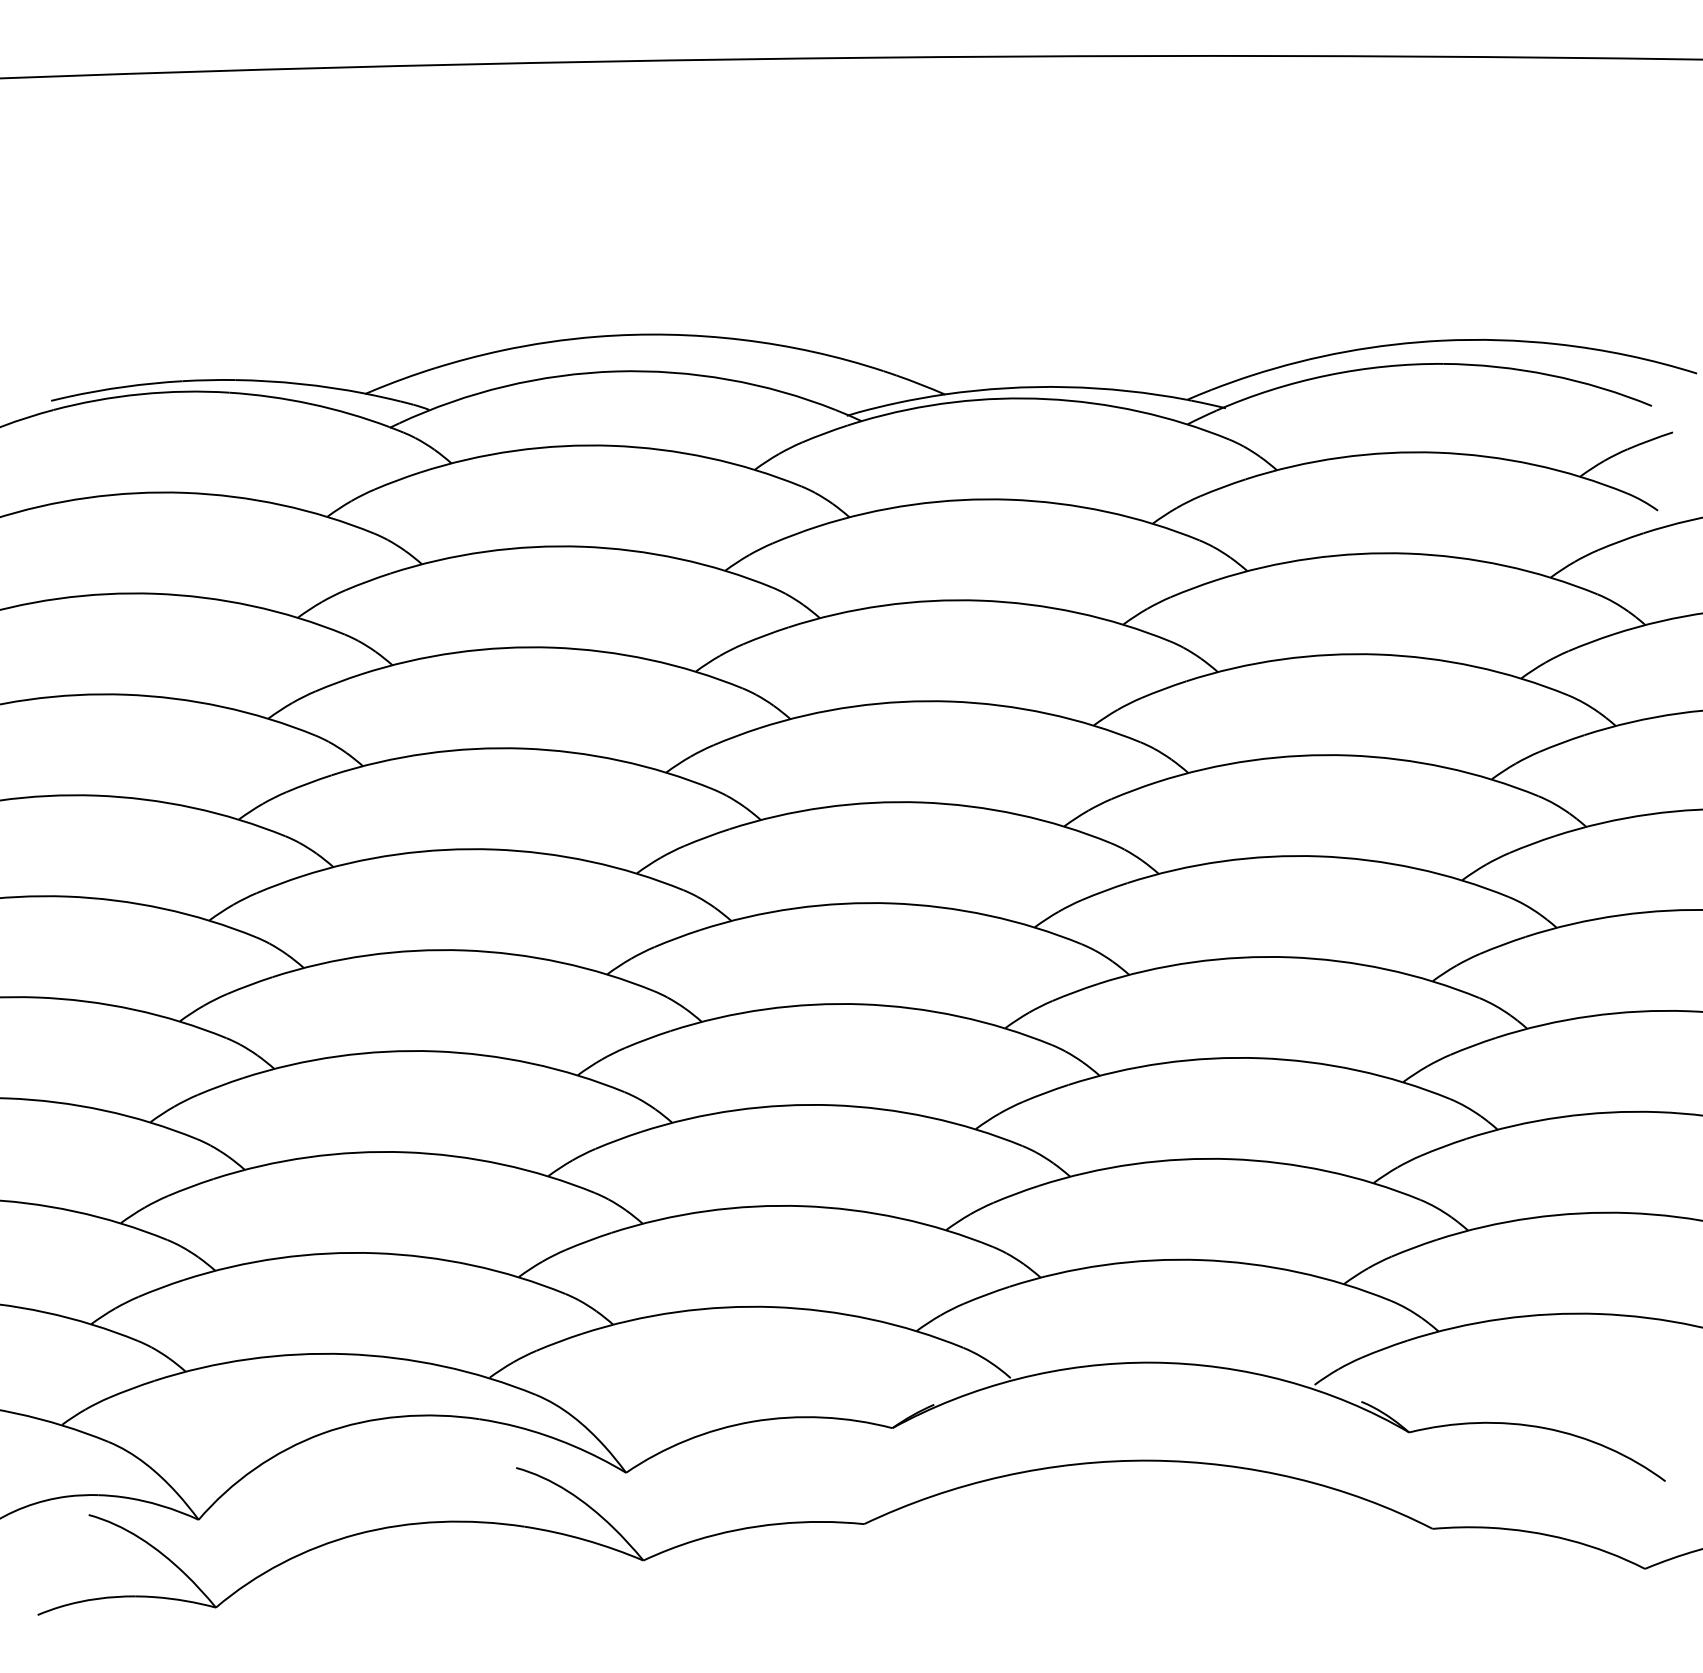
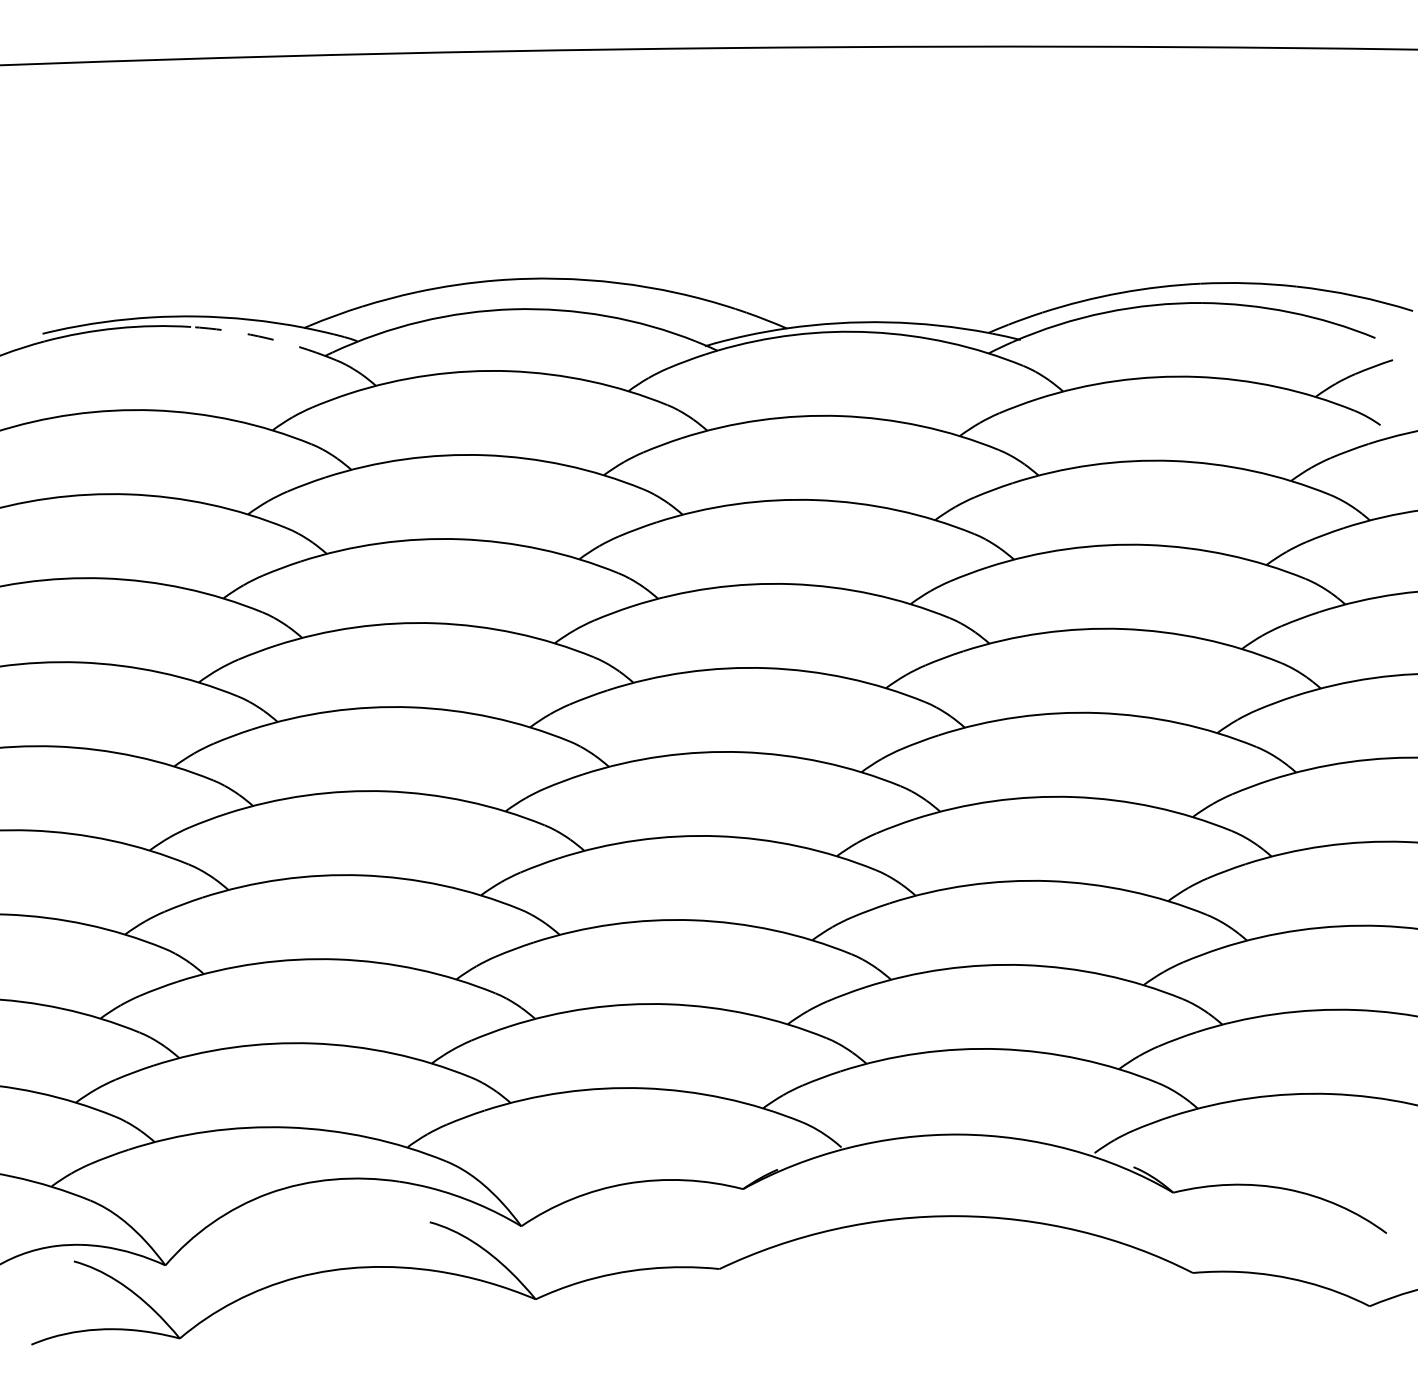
arc: (310, 403) -> (258, 335), solid -> dashed

